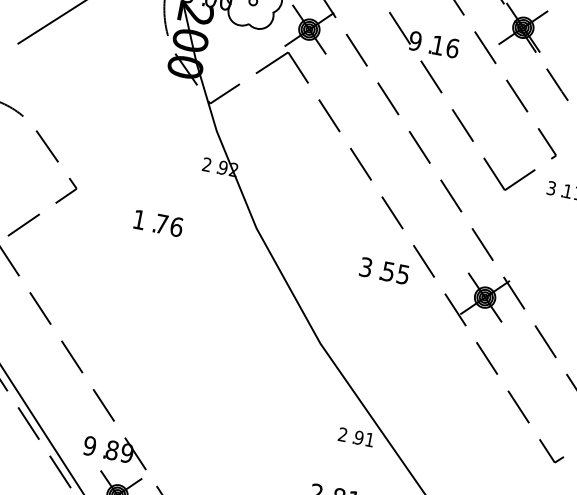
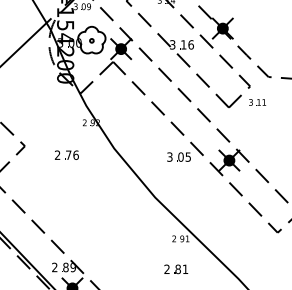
text: (415, 40) -> (172, 44), 9 -> 3
text: (139, 218) -> (57, 154), 1 -> 2
text: (387, 270) -> (180, 156), 55 -> 05
text: (89, 445) -> (54, 267), 9 -> 2

